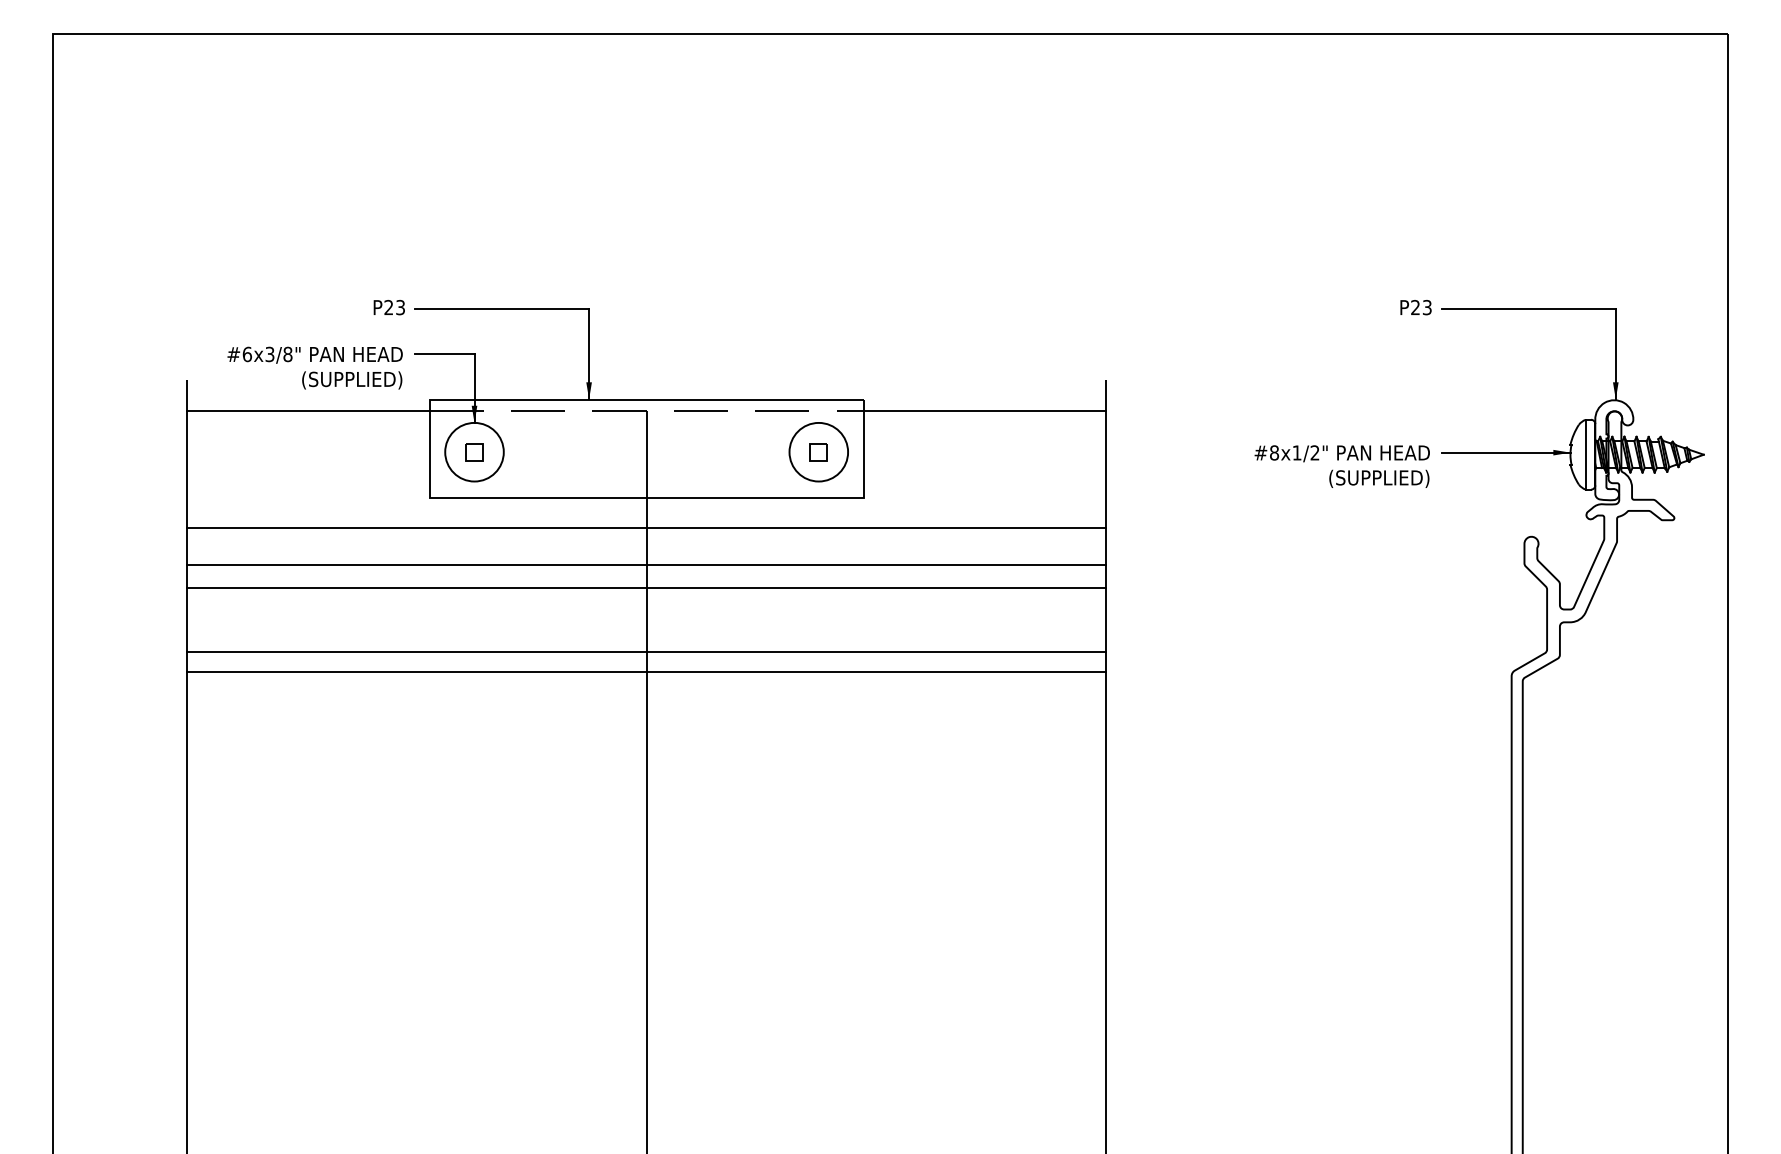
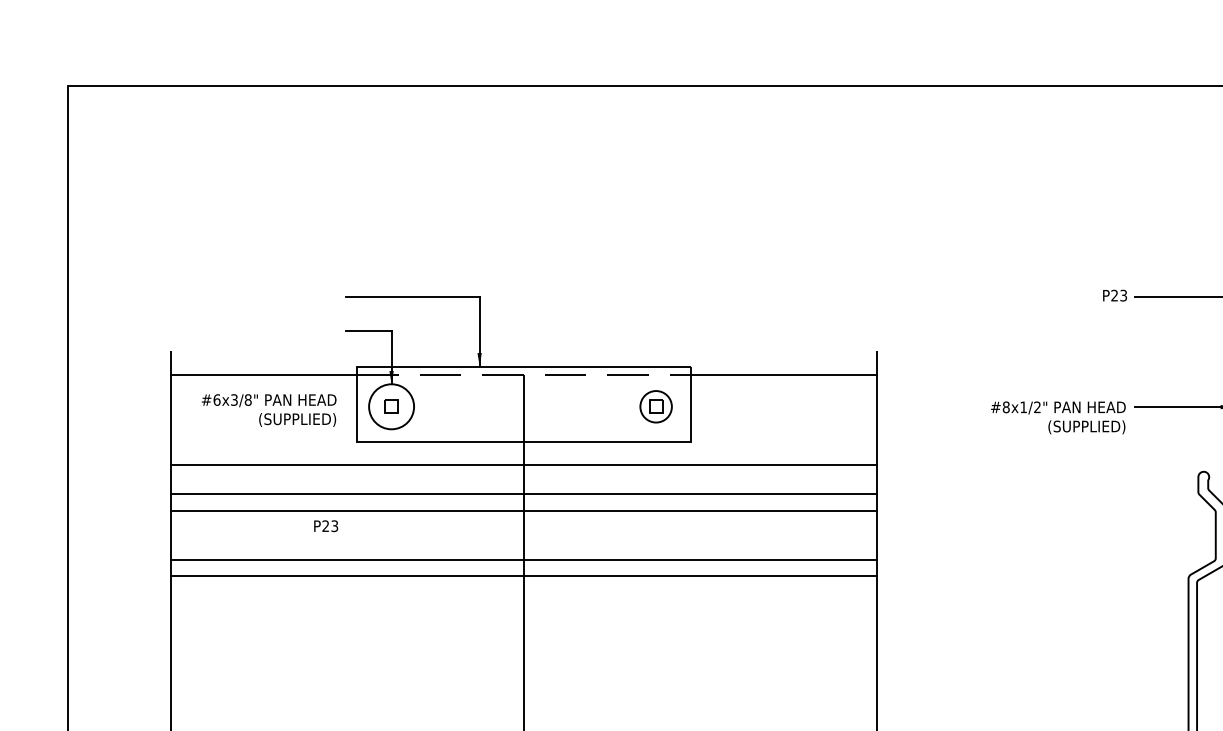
text: (388, 307) -> (325, 526), moved
text: (314, 367) -> (268, 410), moved
circle: (818, 451) -> (655, 406), size x0.7

